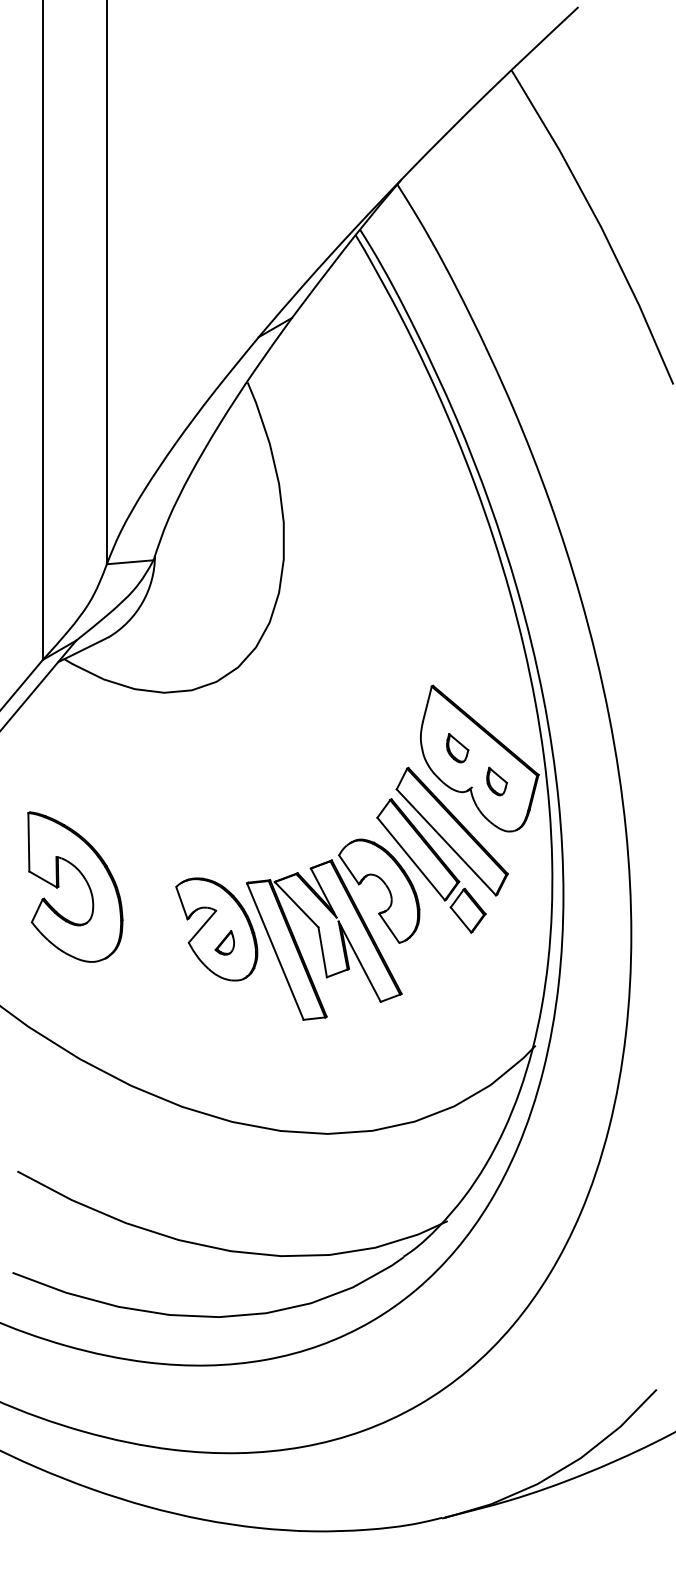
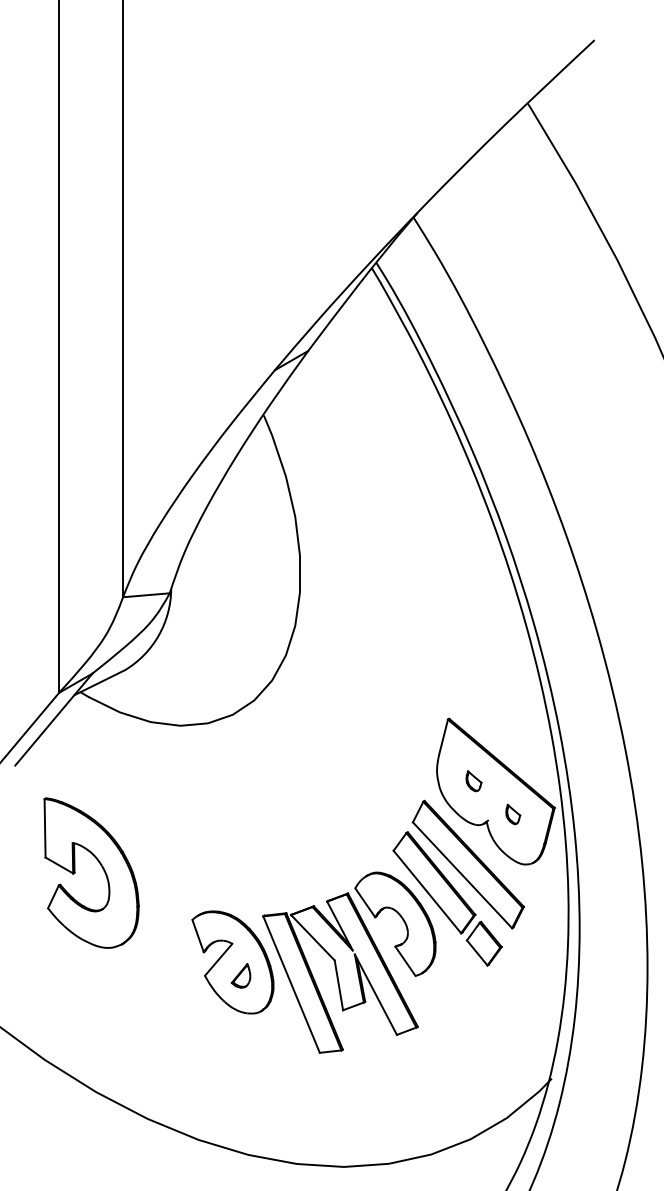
part: (457, 748) -> (473, 781), size x0.7
part: (496, 781) -> (512, 814), size x0.7
part: (85, 881) -> (101, 867), moved

